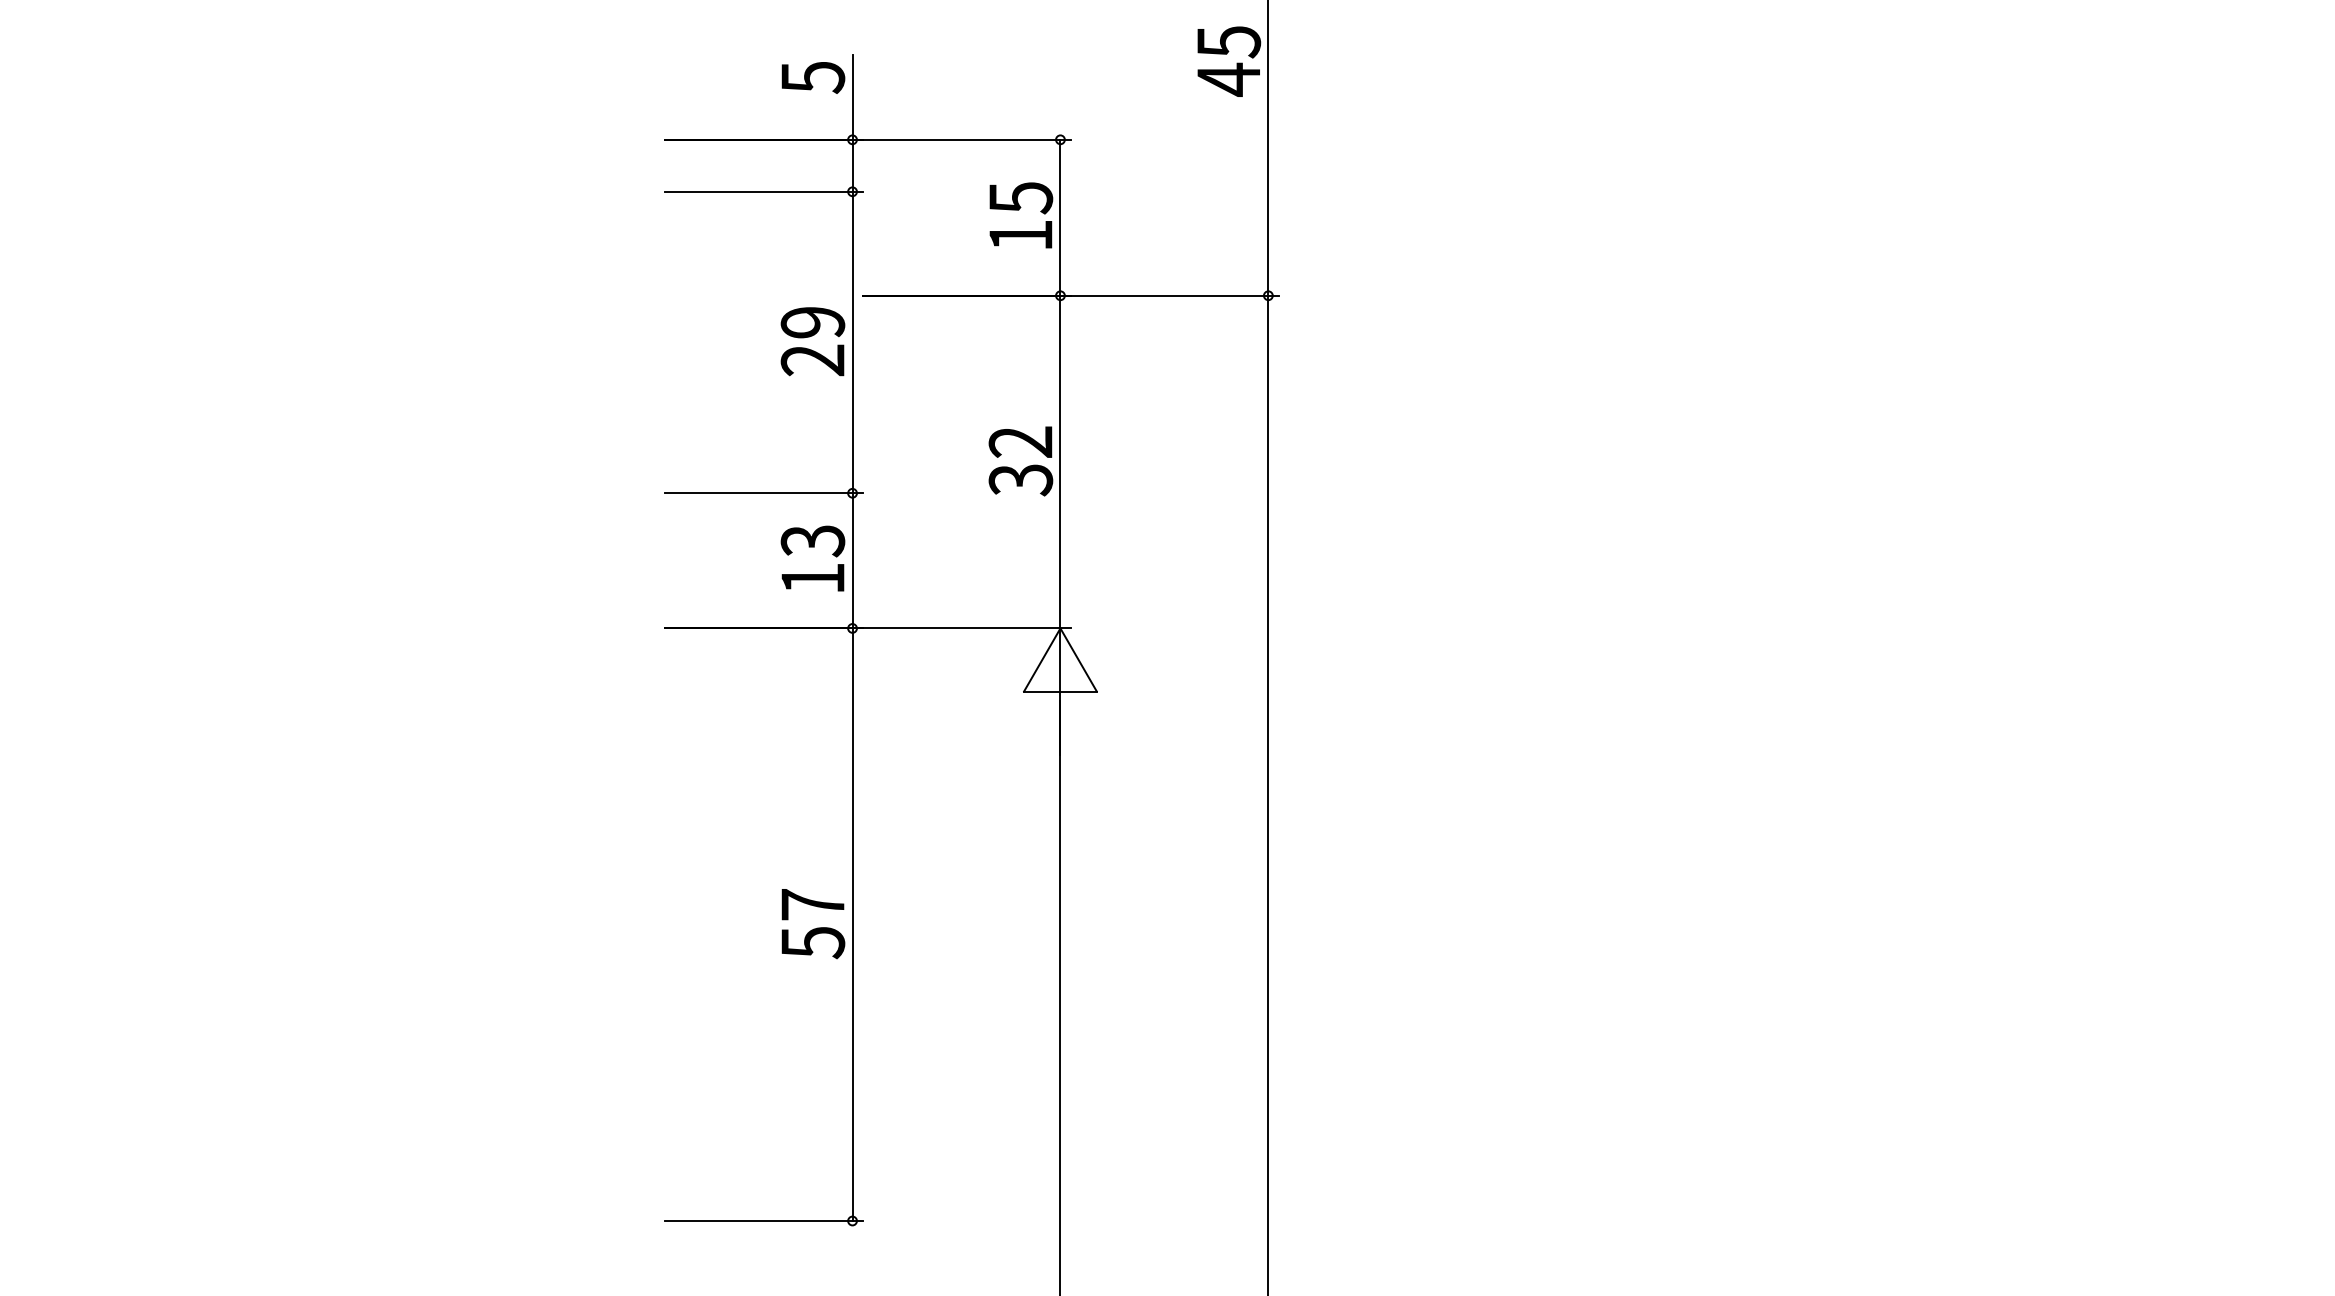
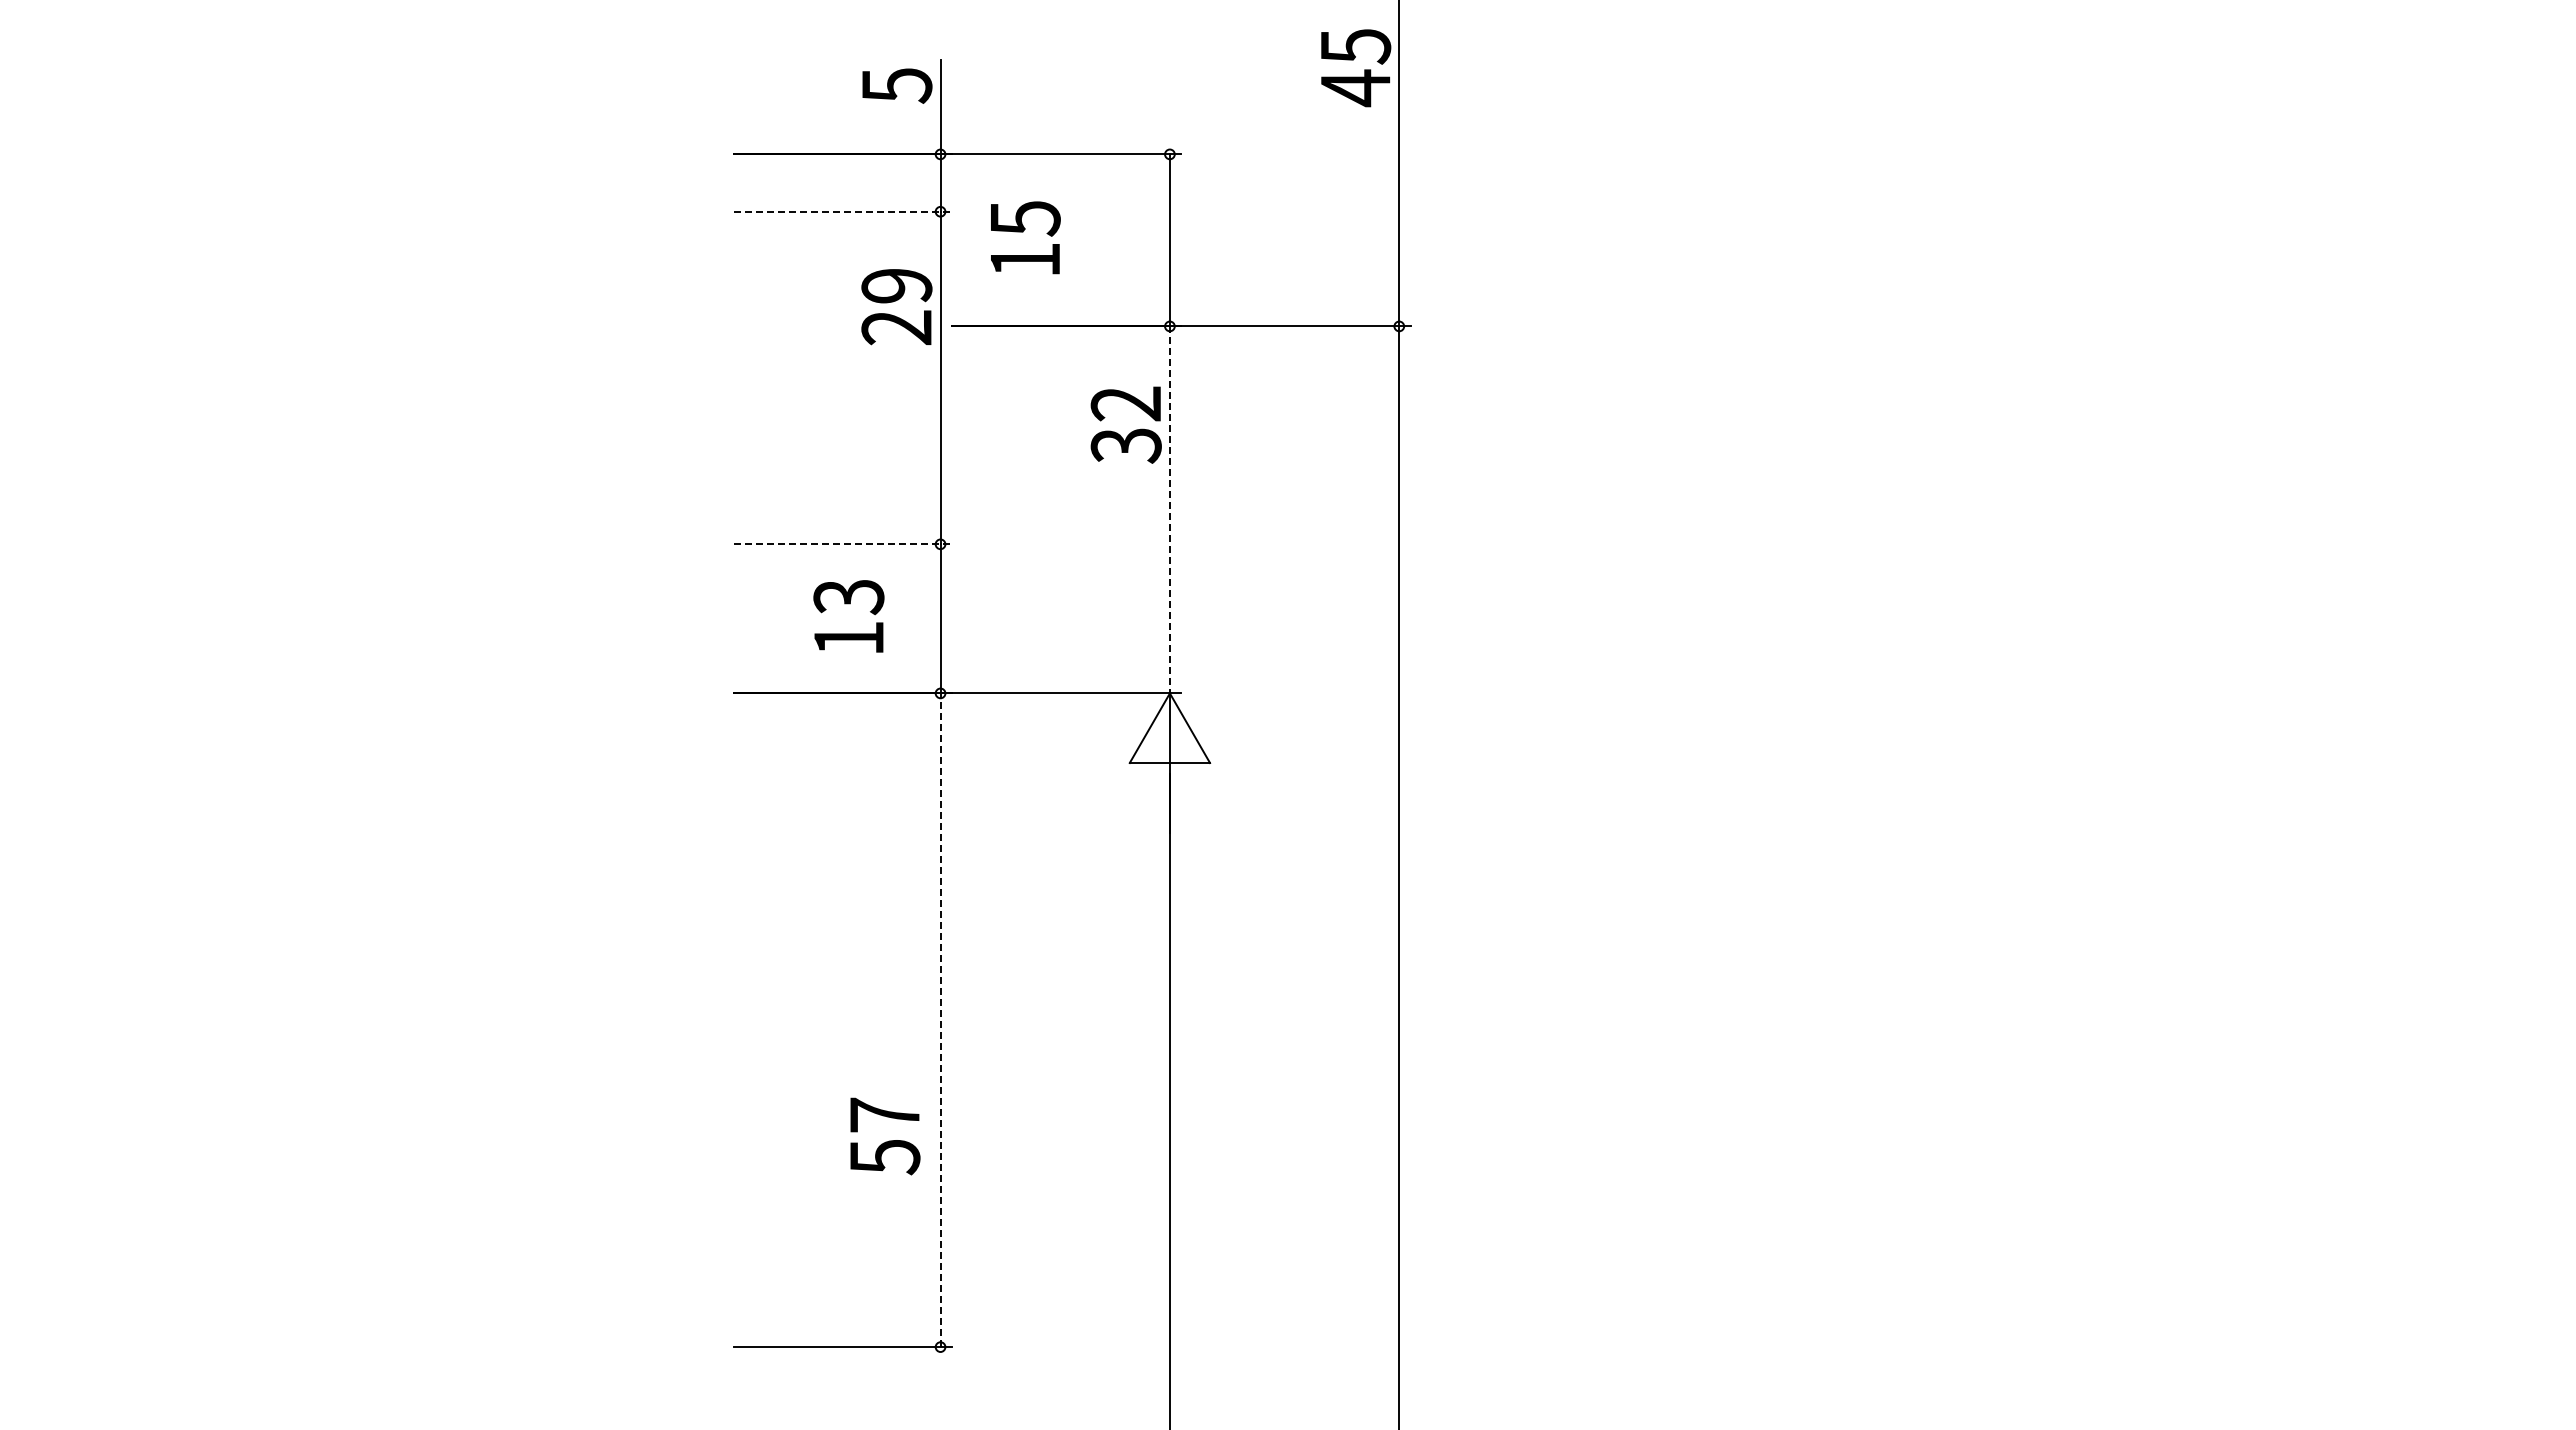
line: (764, 191) -> (843, 211), solid -> dashed
text: (1021, 215) -> (1025, 237), moved
text: (812, 342) -> (896, 307), moved
text: (1020, 460) -> (1125, 424), moved
line: (1060, 462) -> (1169, 510), solid -> dashed
line: (764, 493) -> (843, 544), solid -> dashed
text: (812, 558) -> (848, 616), moved
text: (813, 924) -> (885, 1136), moved
line: (852, 924) -> (940, 1020), solid -> dashed

